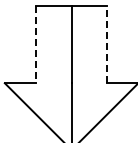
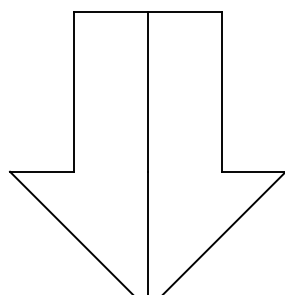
line: (35, 44) -> (73, 91), dashed -> solid
line: (107, 44) -> (222, 91), dashed -> solid

